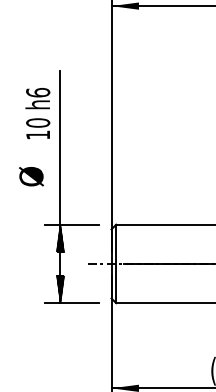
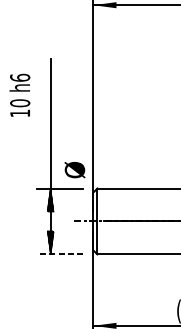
text: (37, 113) -> (19, 95), moved
text: (31, 176) -> (74, 169), moved
line: (71, 303) -> (59, 254), solid -> dashed

